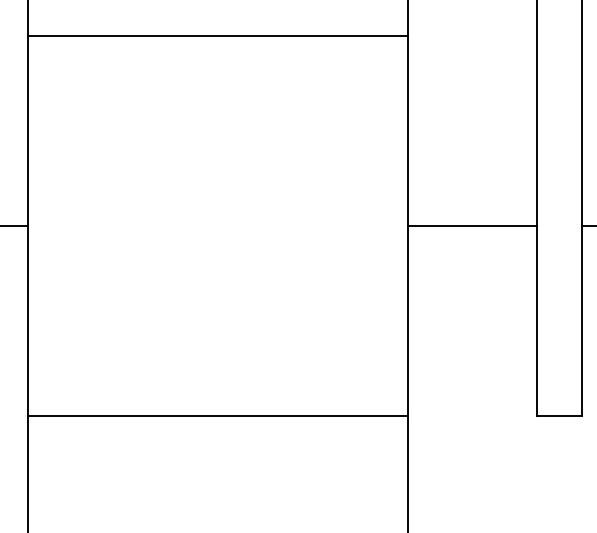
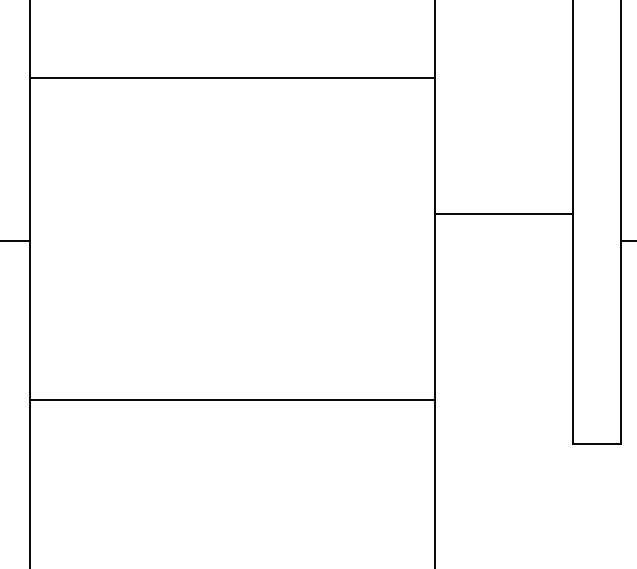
line: (216, 35) -> (231, 77), moved
line: (471, 226) -> (503, 214), moved
line: (216, 415) -> (231, 399), moved

